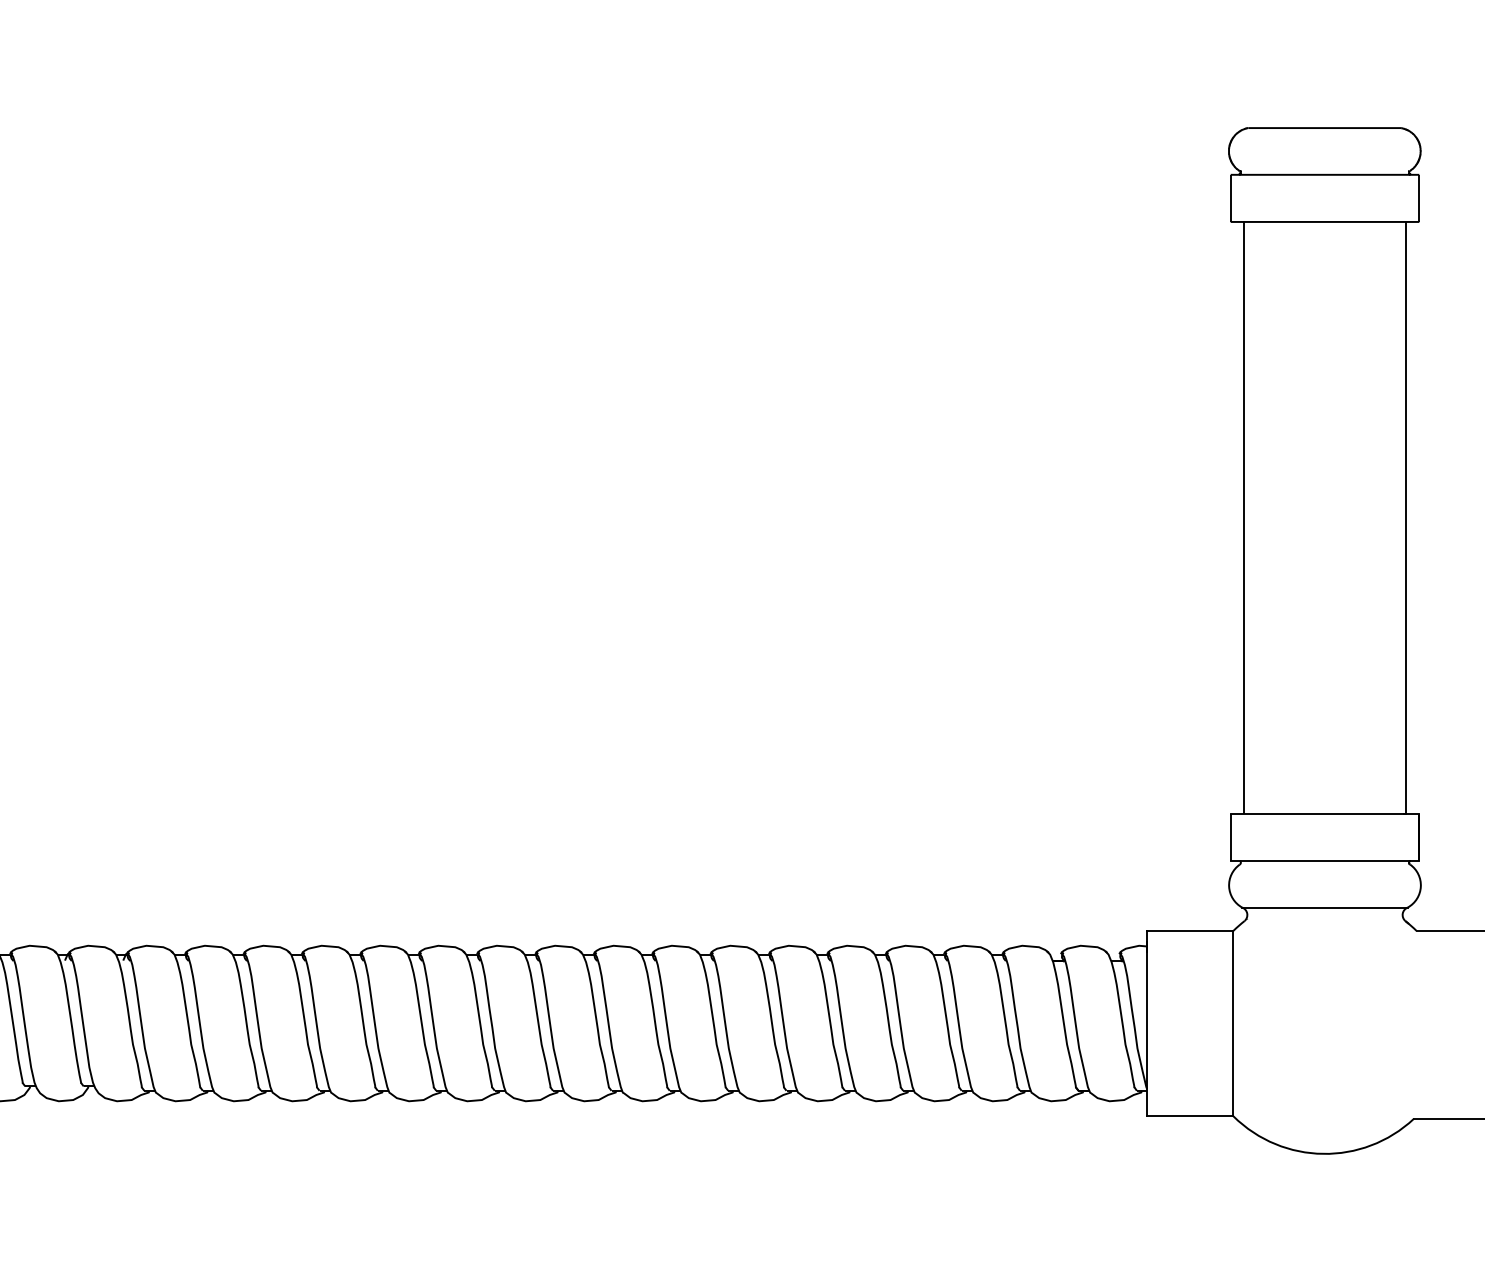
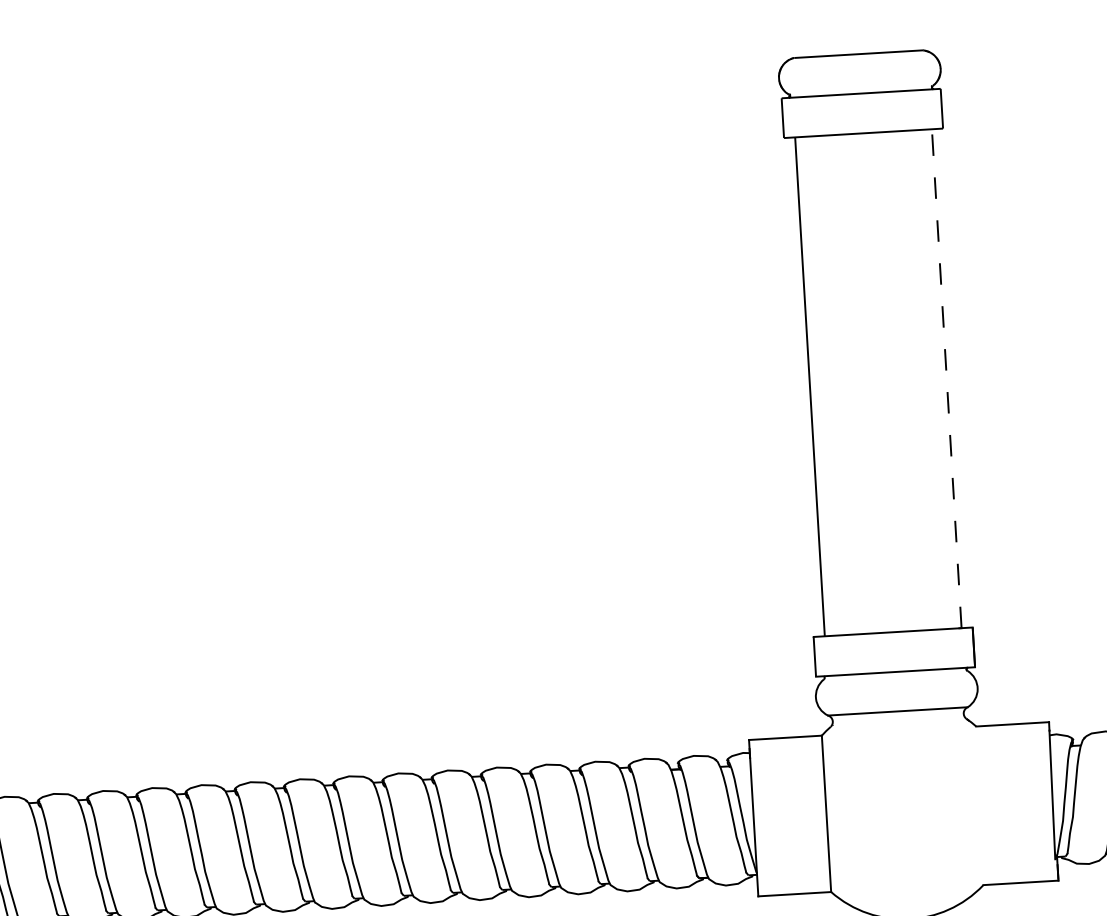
line: (1406, 517) -> (947, 378), solid -> dashed

